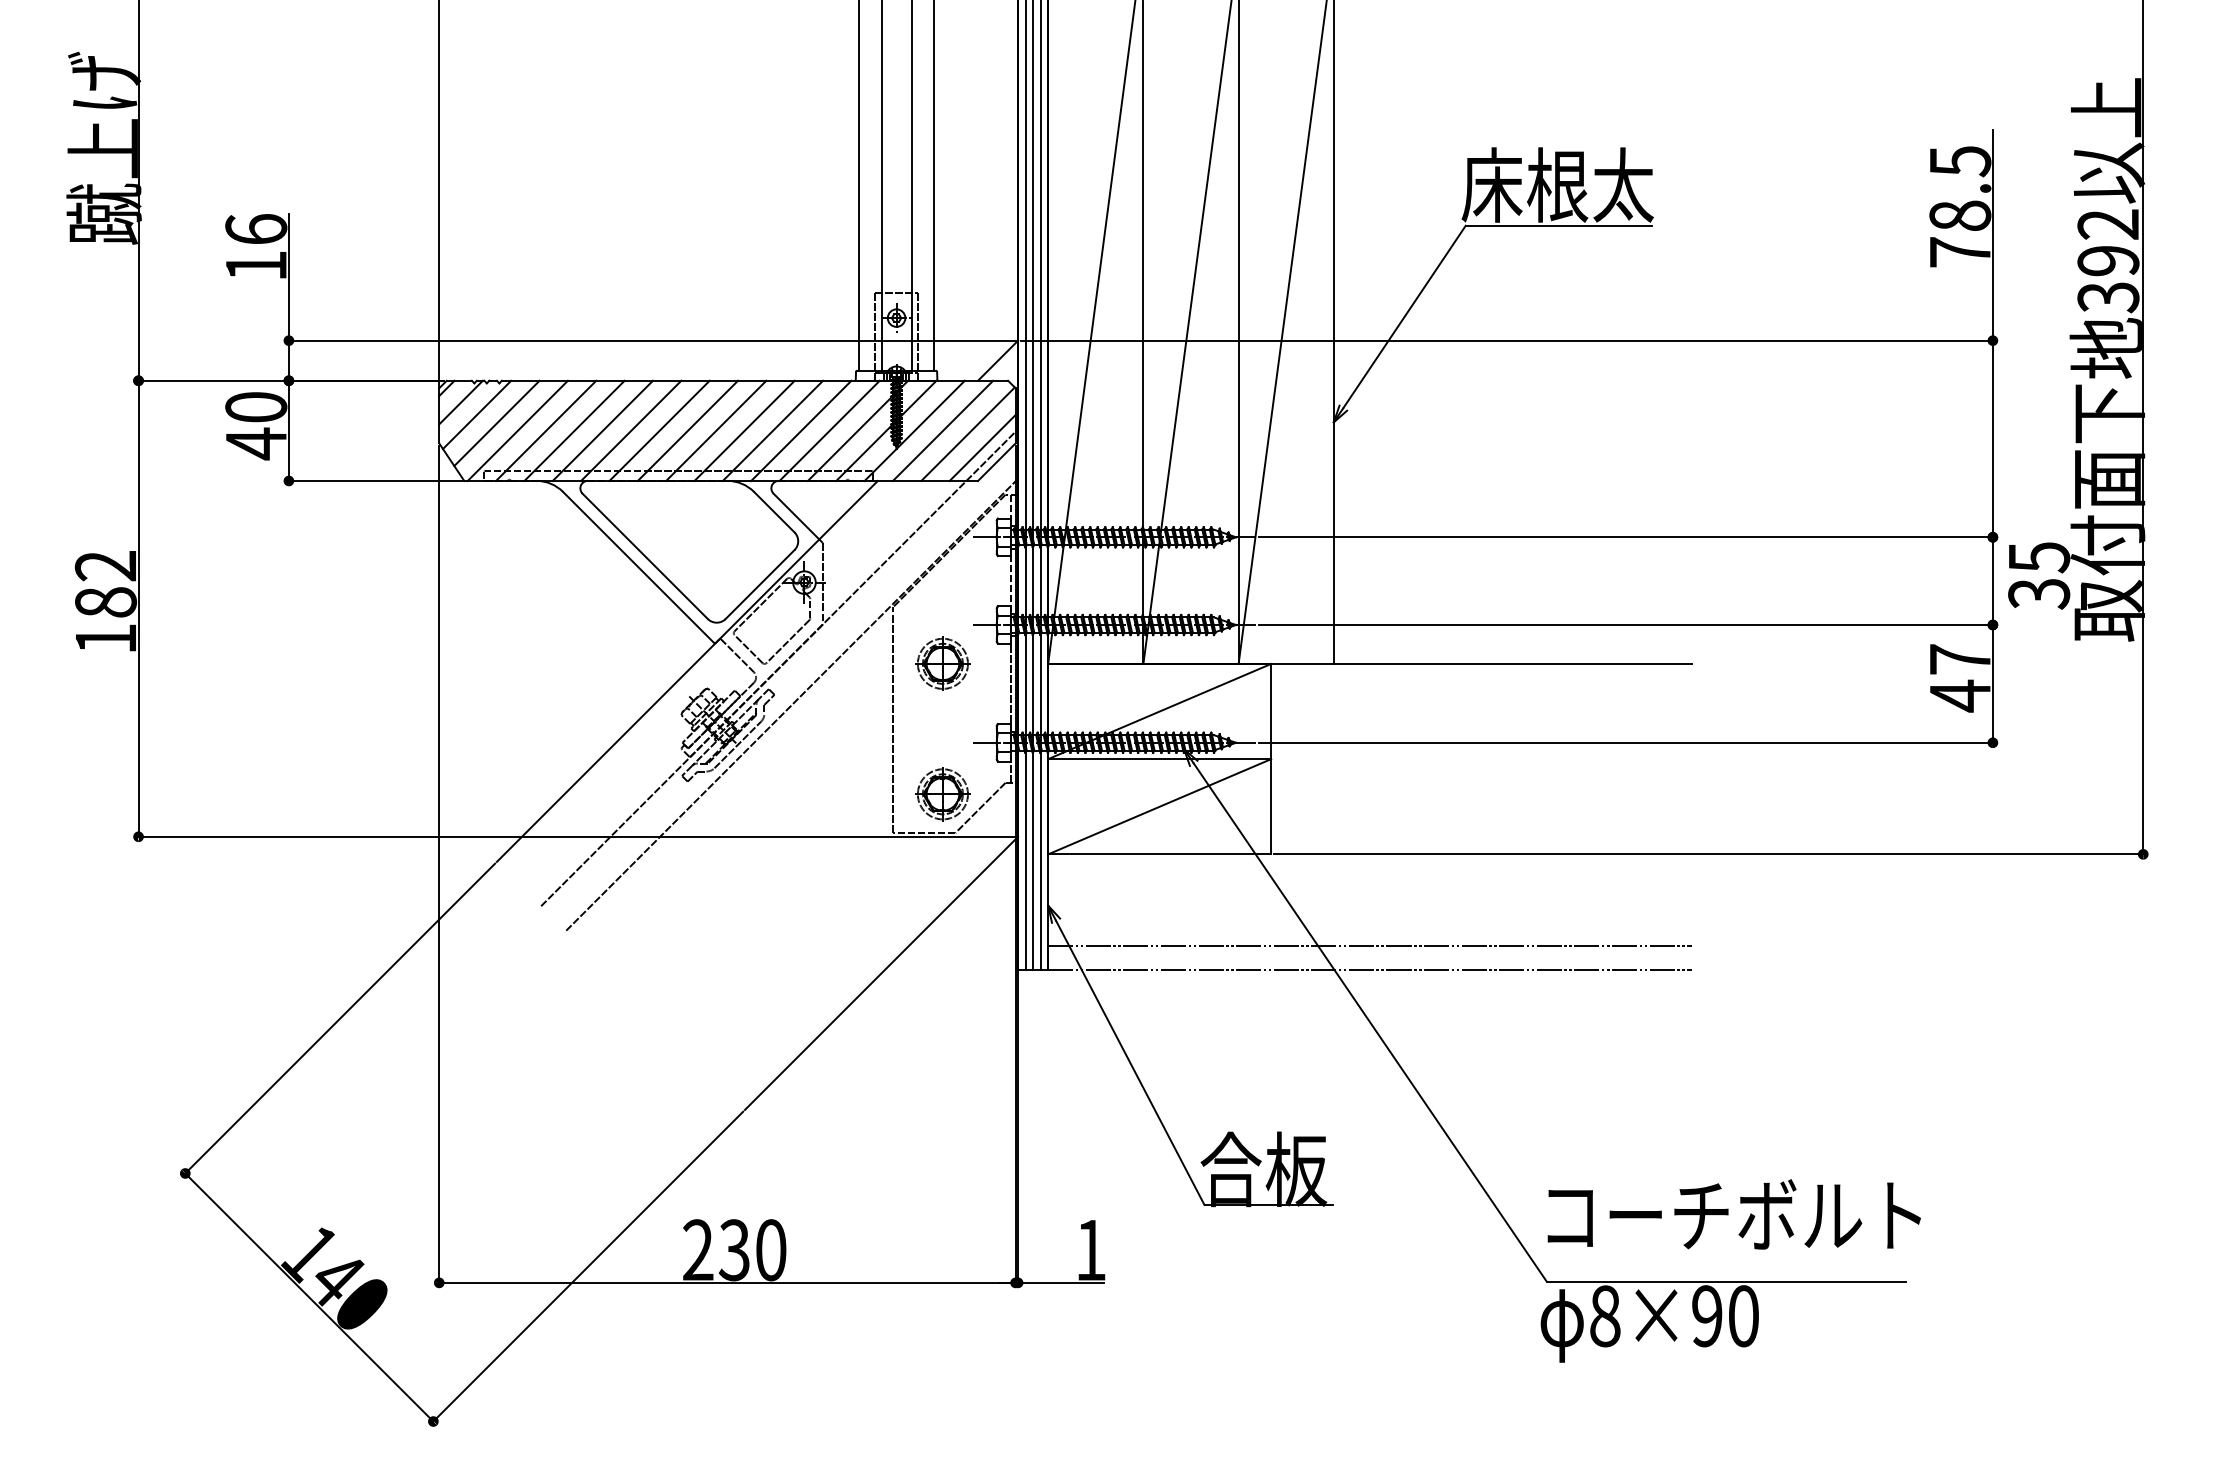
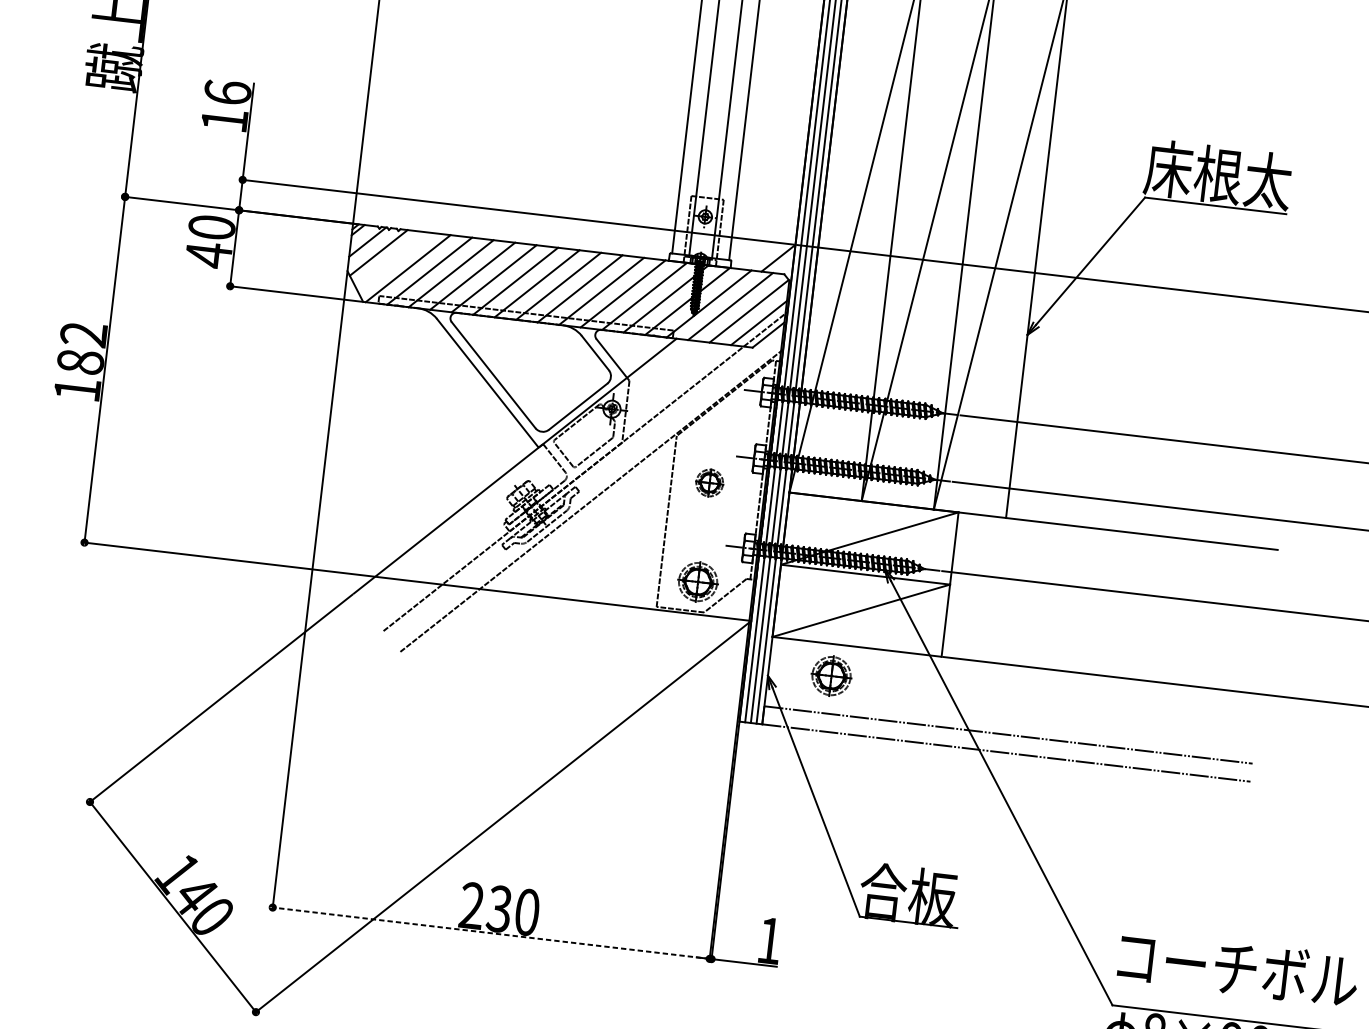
line: (496, 423) -> (392, 261), removed
part: (942, 663) -> (709, 482), size x0.7
part: (1130, 896) -> (831, 676), added
line: (726, 1282) -> (490, 932), solid -> dashed

